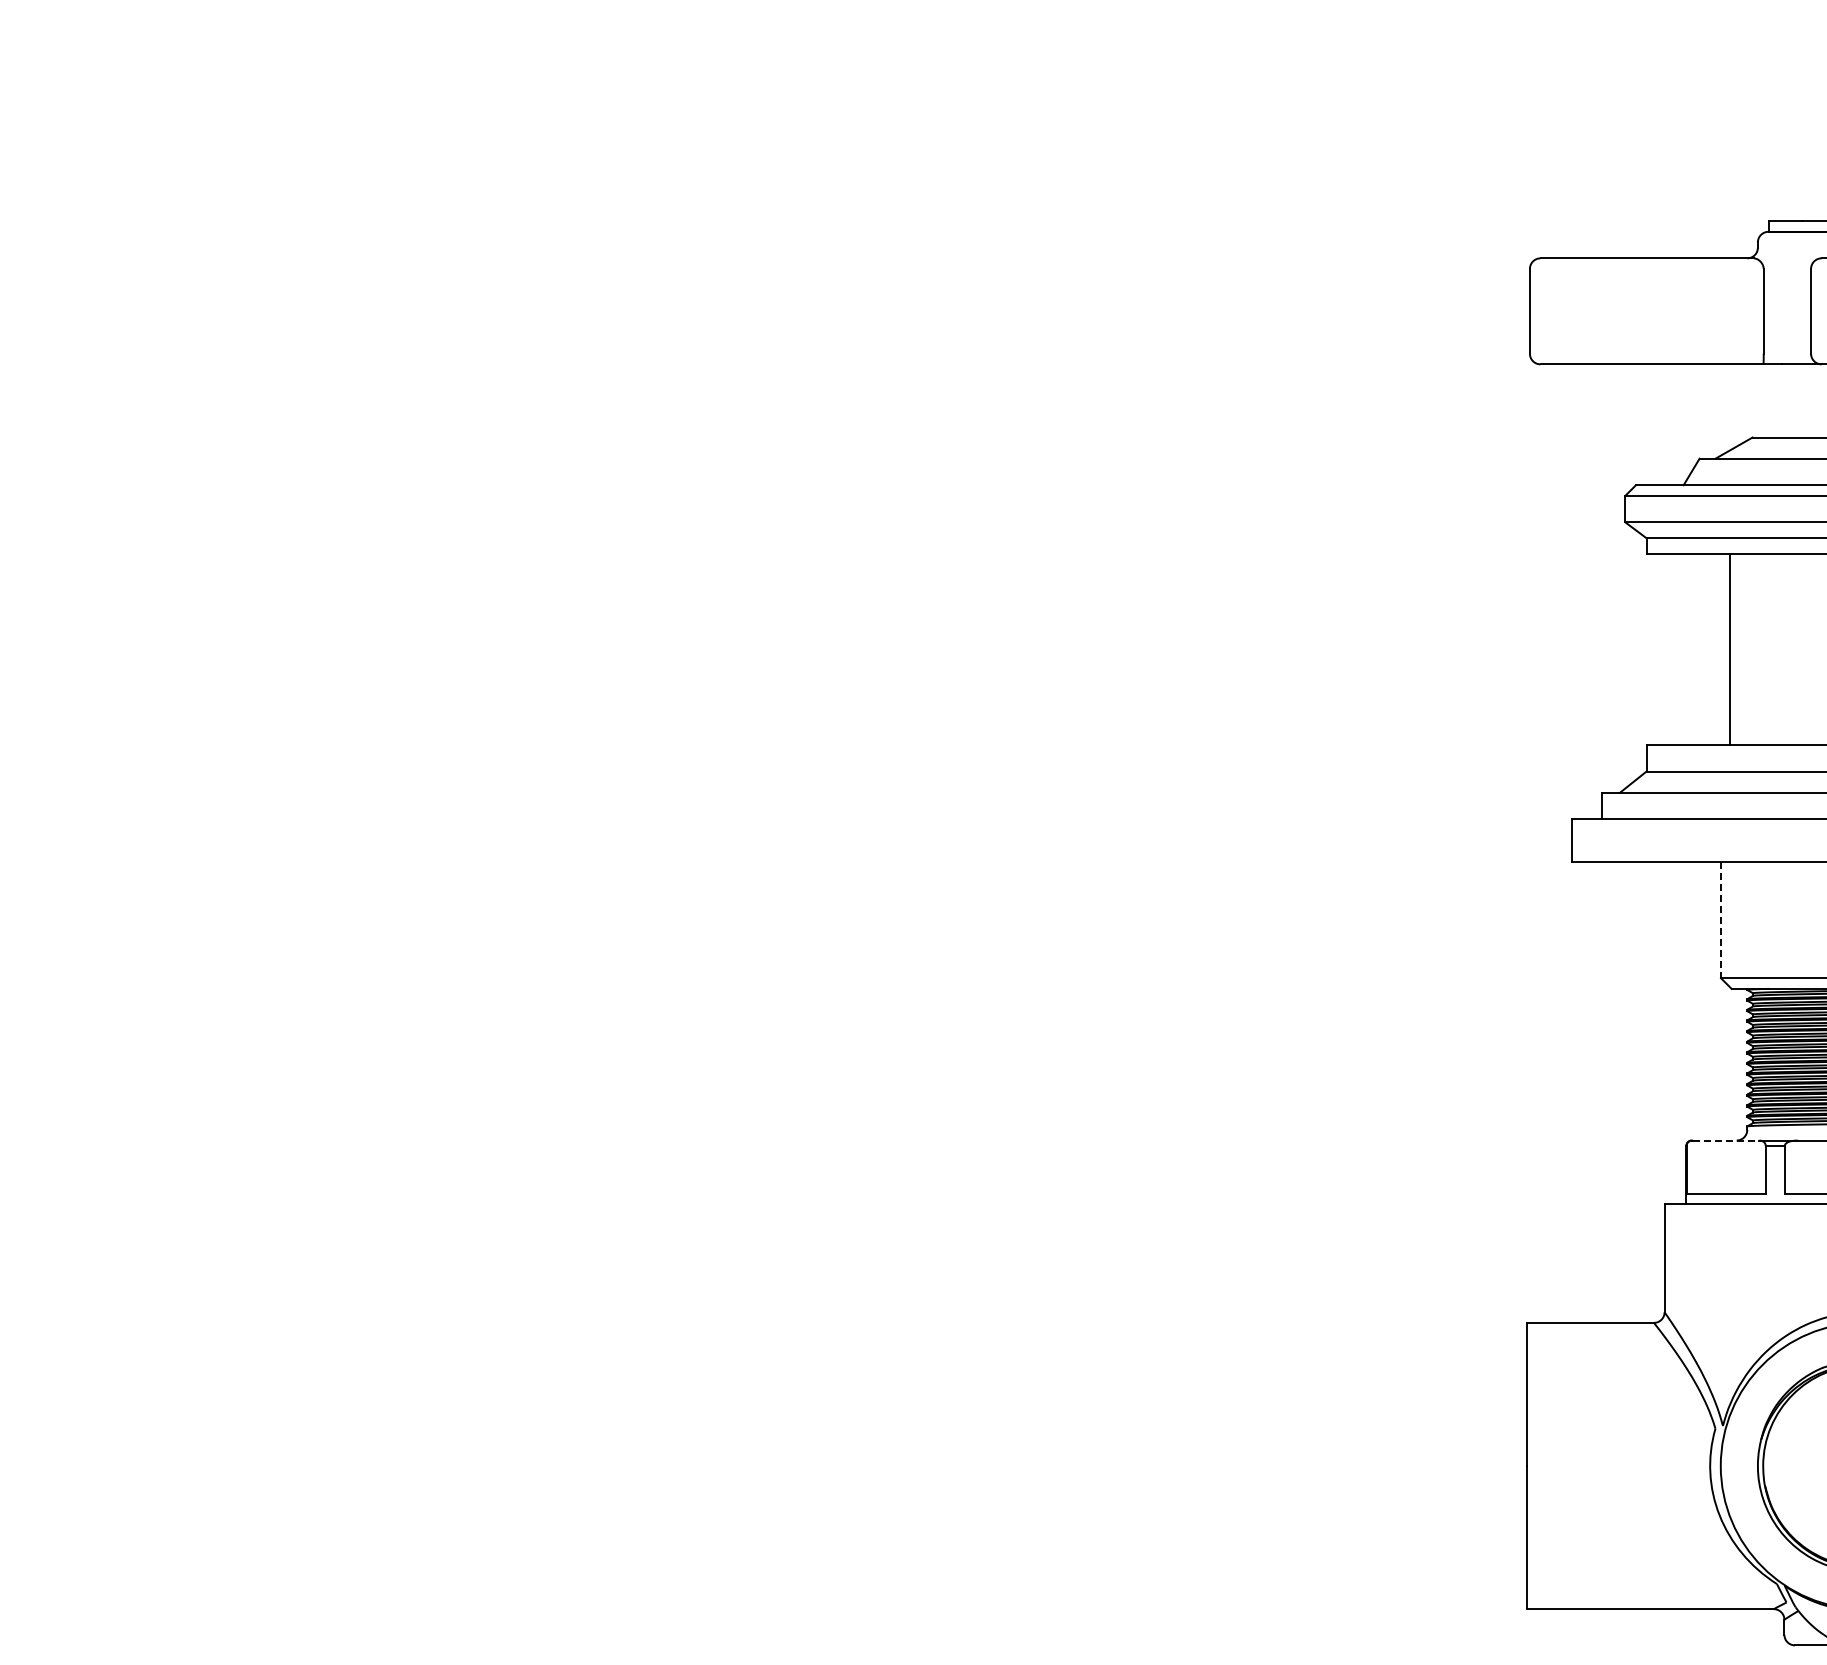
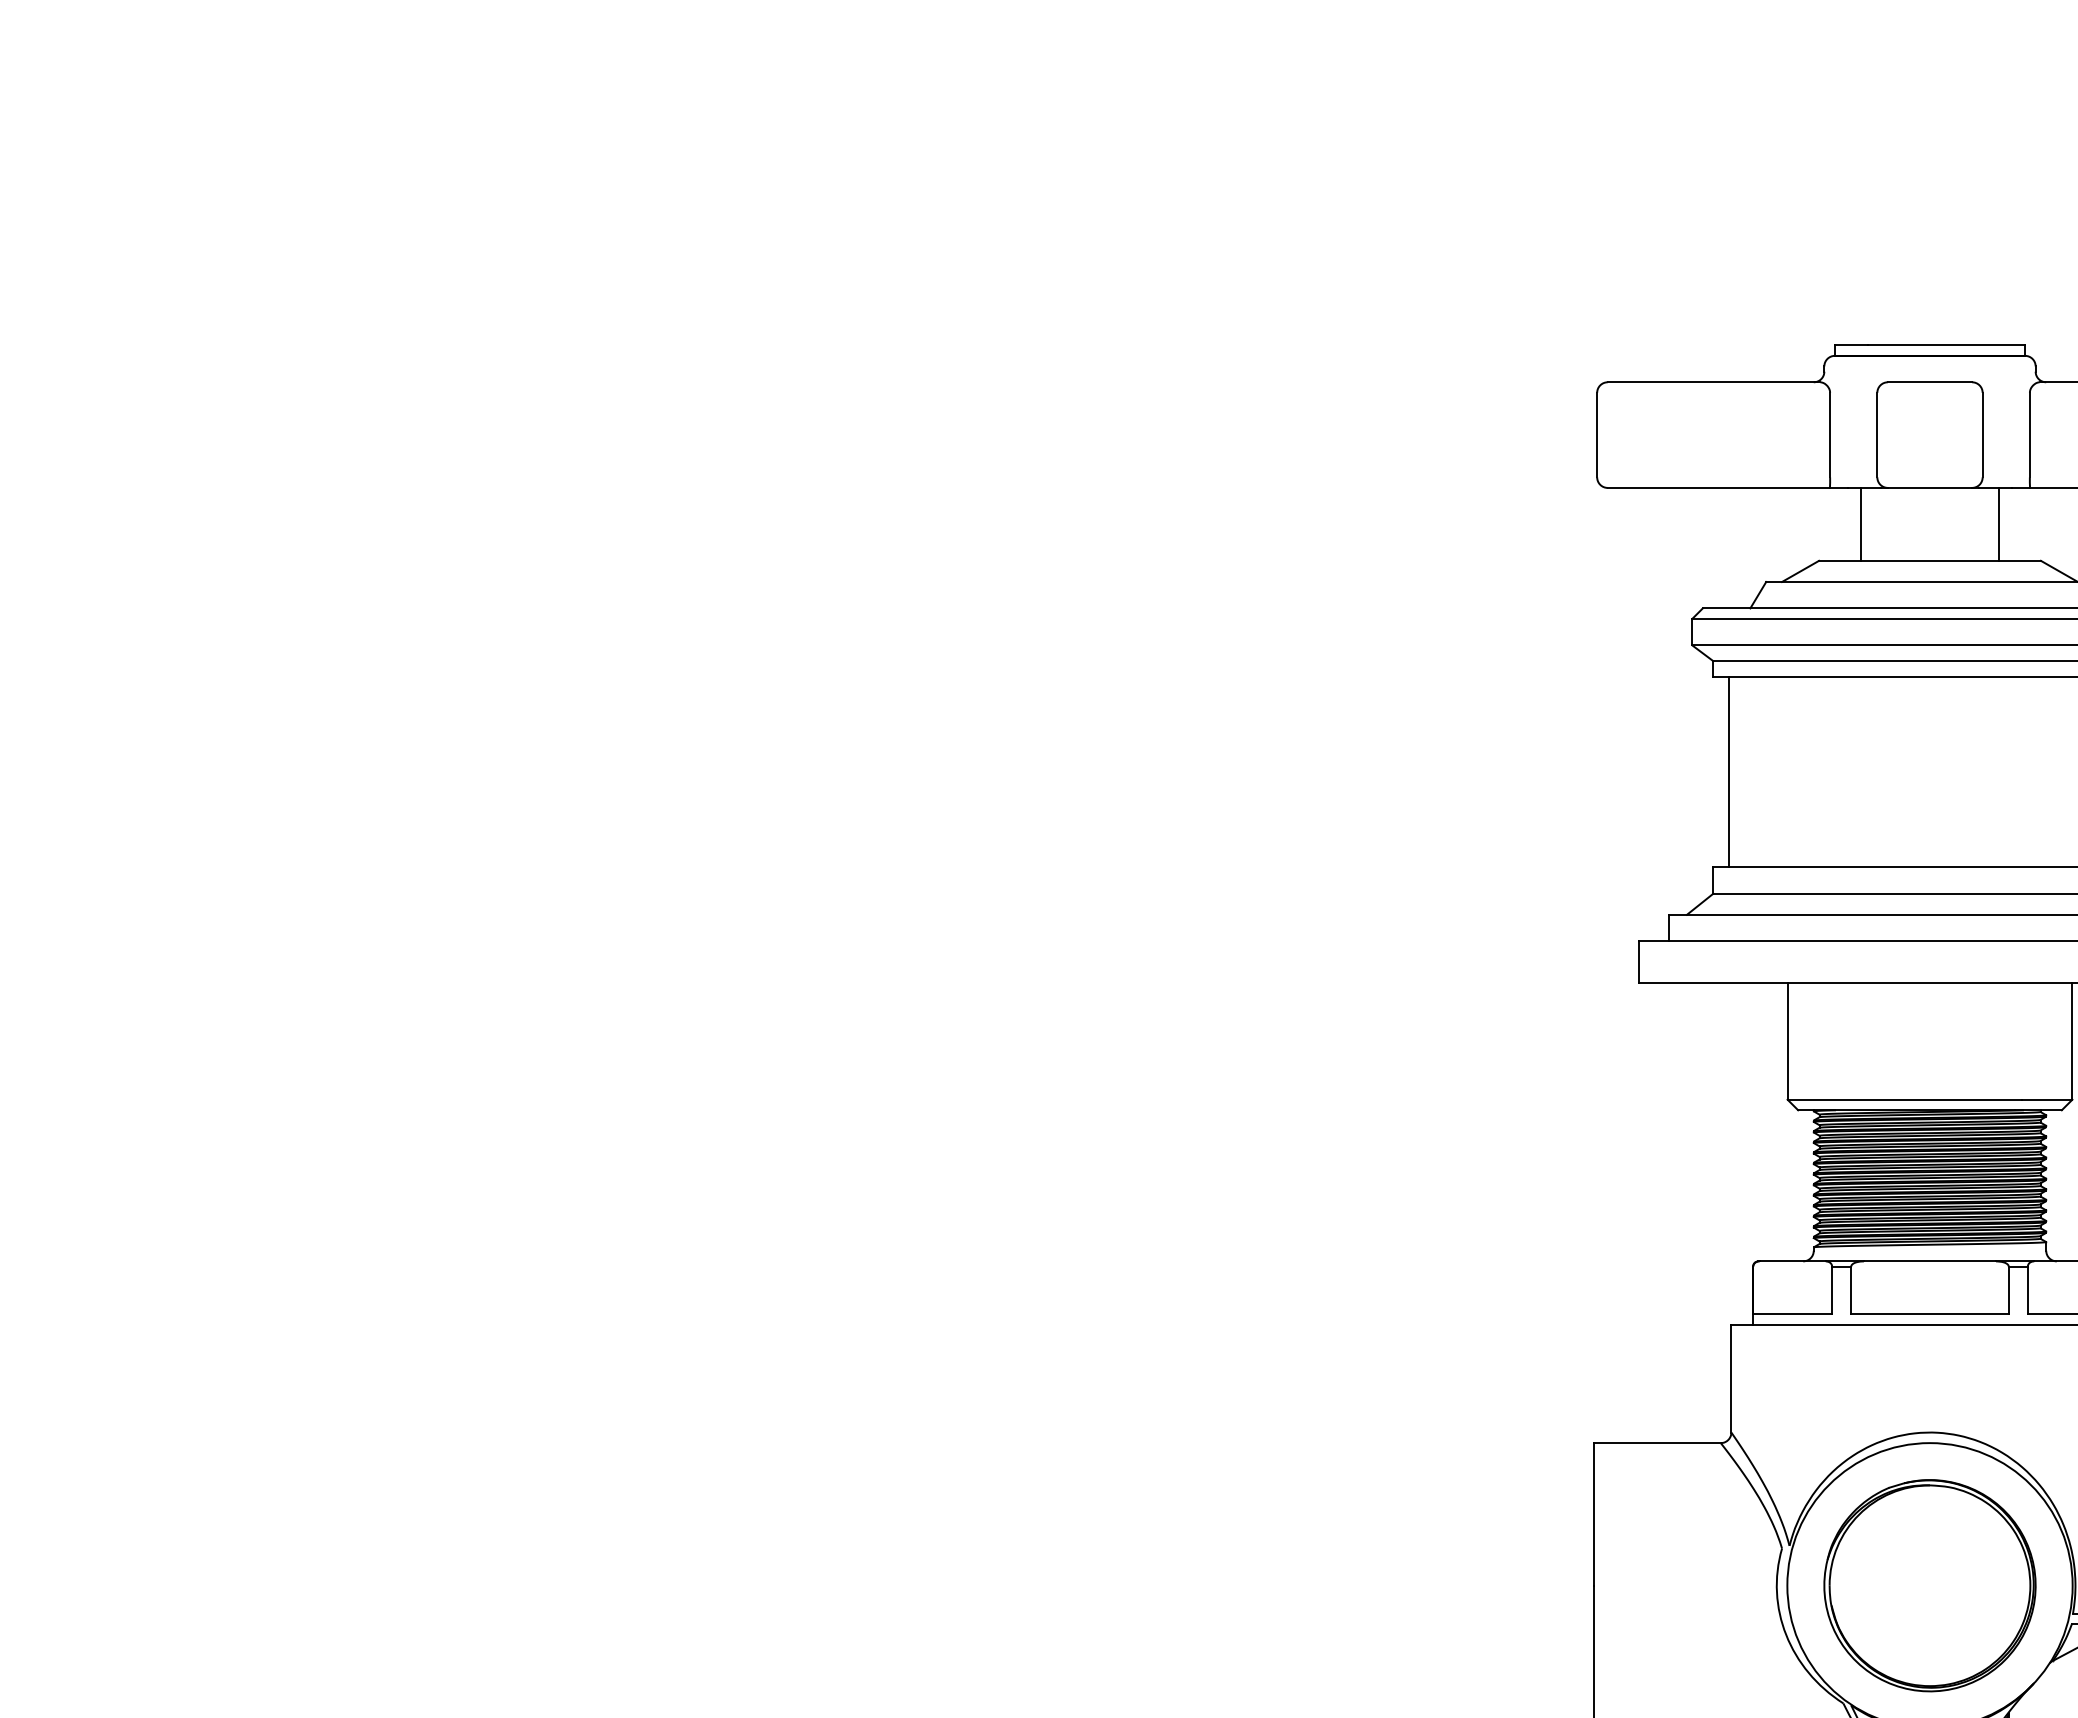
line: (1795, 400) -> (1861, 523), added
line: (1729, 649) -> (1729, 772), moved
line: (1720, 920) -> (1787, 1042), dashed -> solid
line: (1726, 1140) -> (1793, 1261), dashed -> solid

